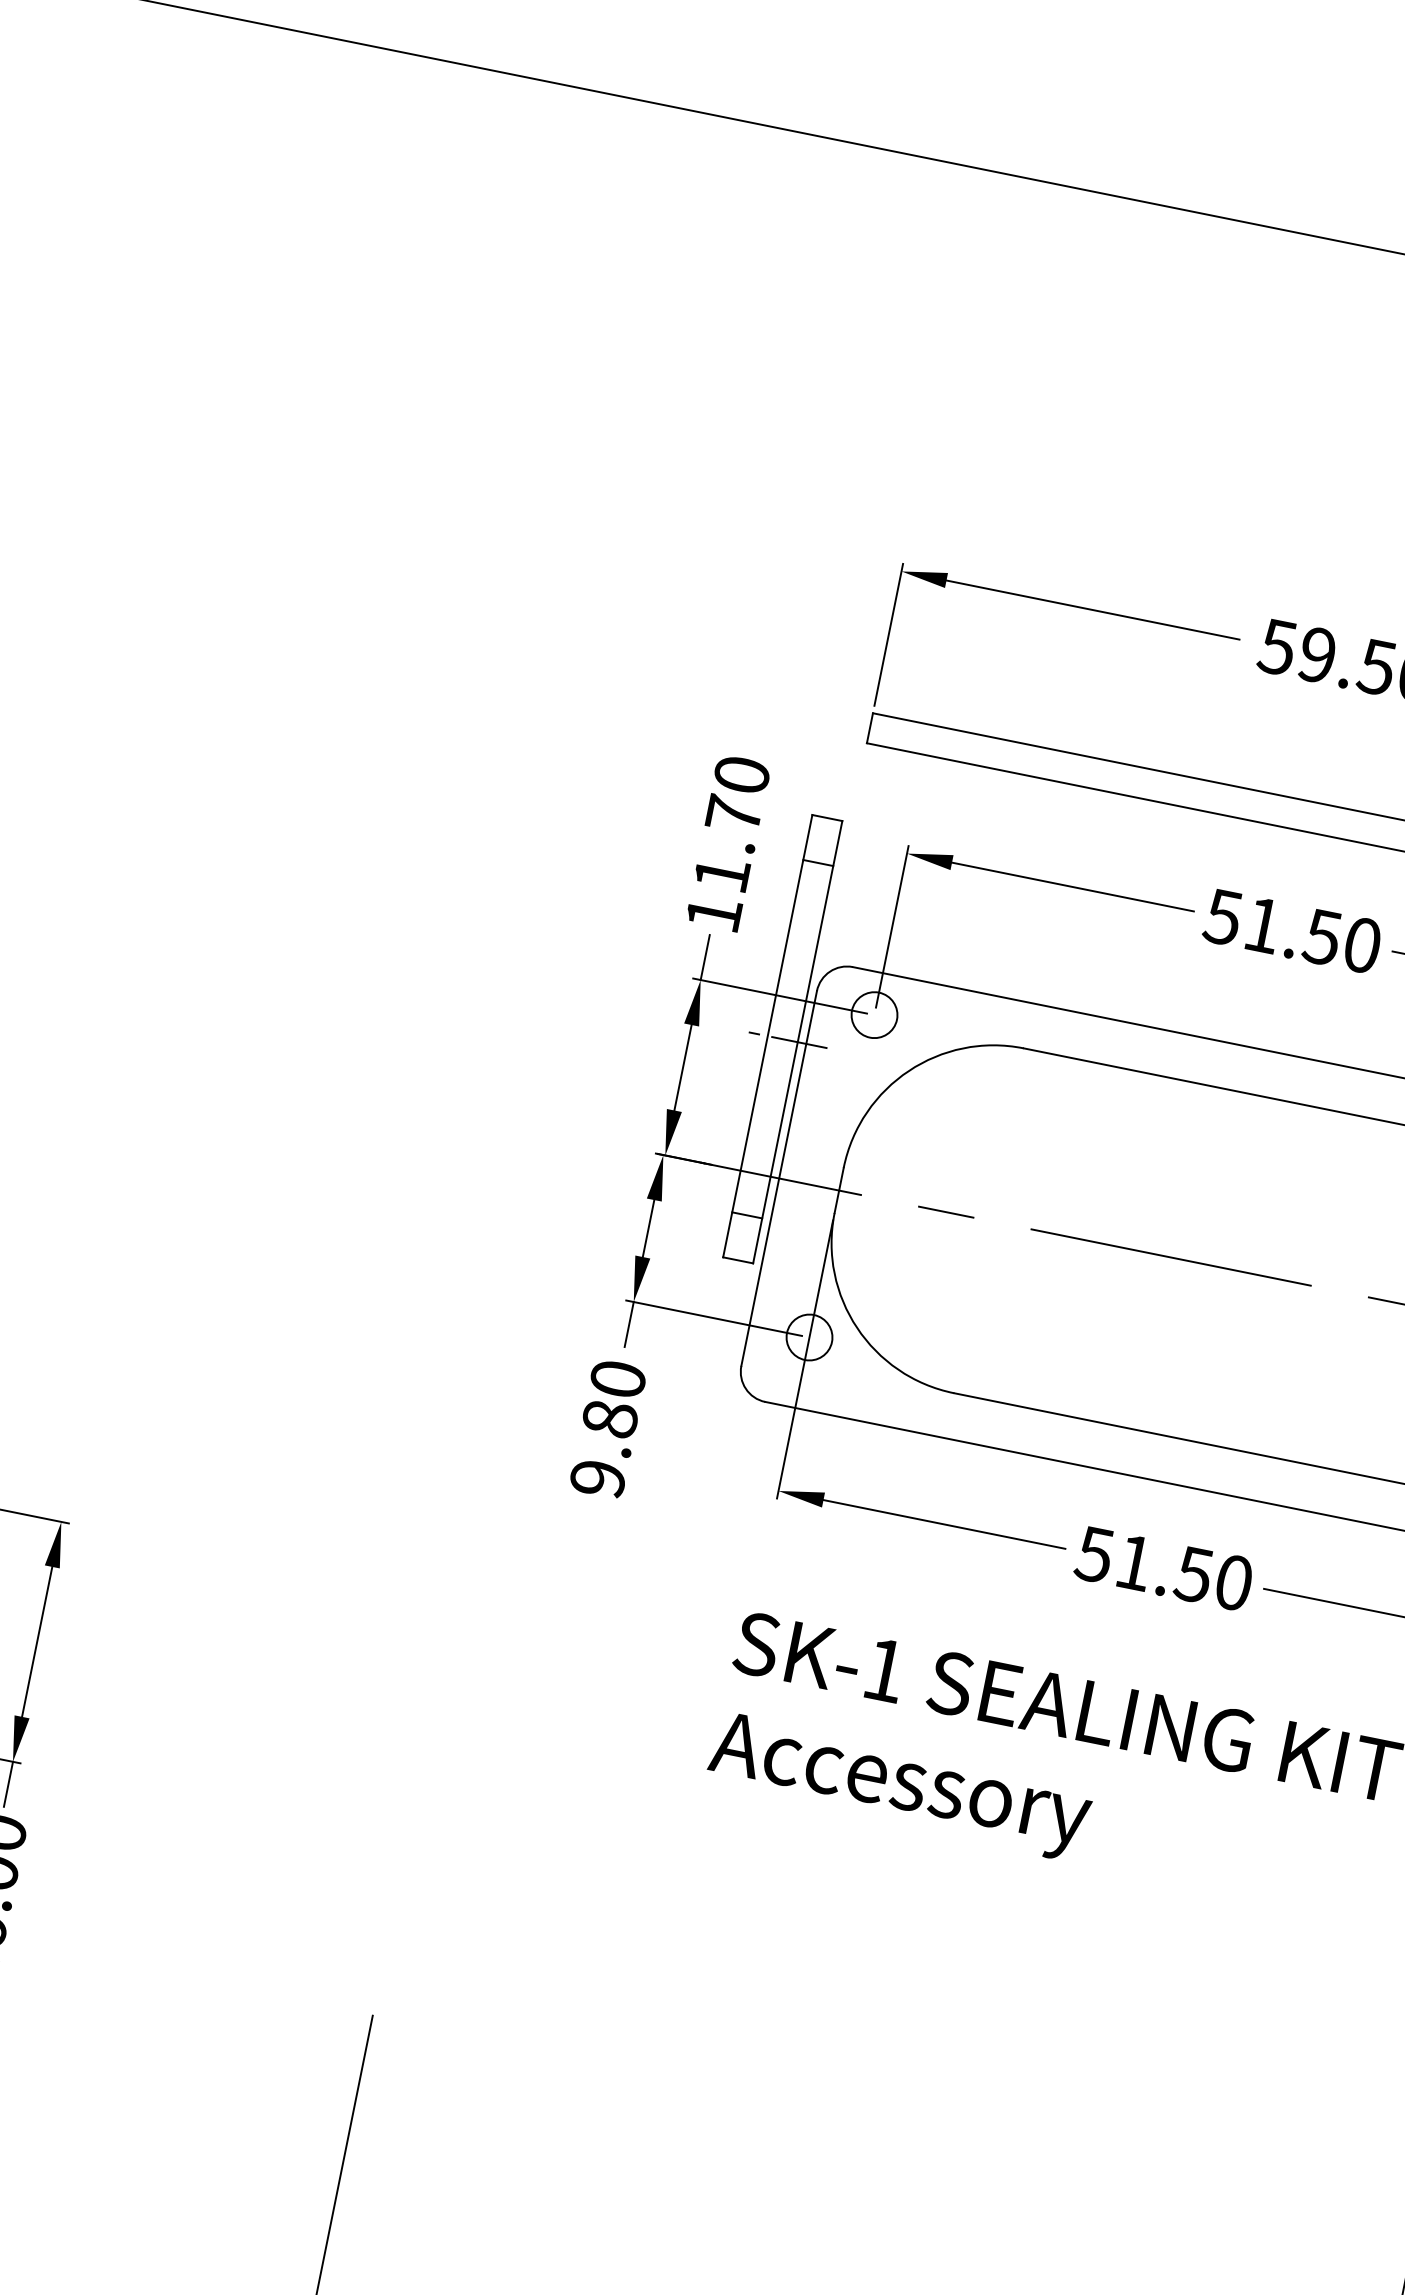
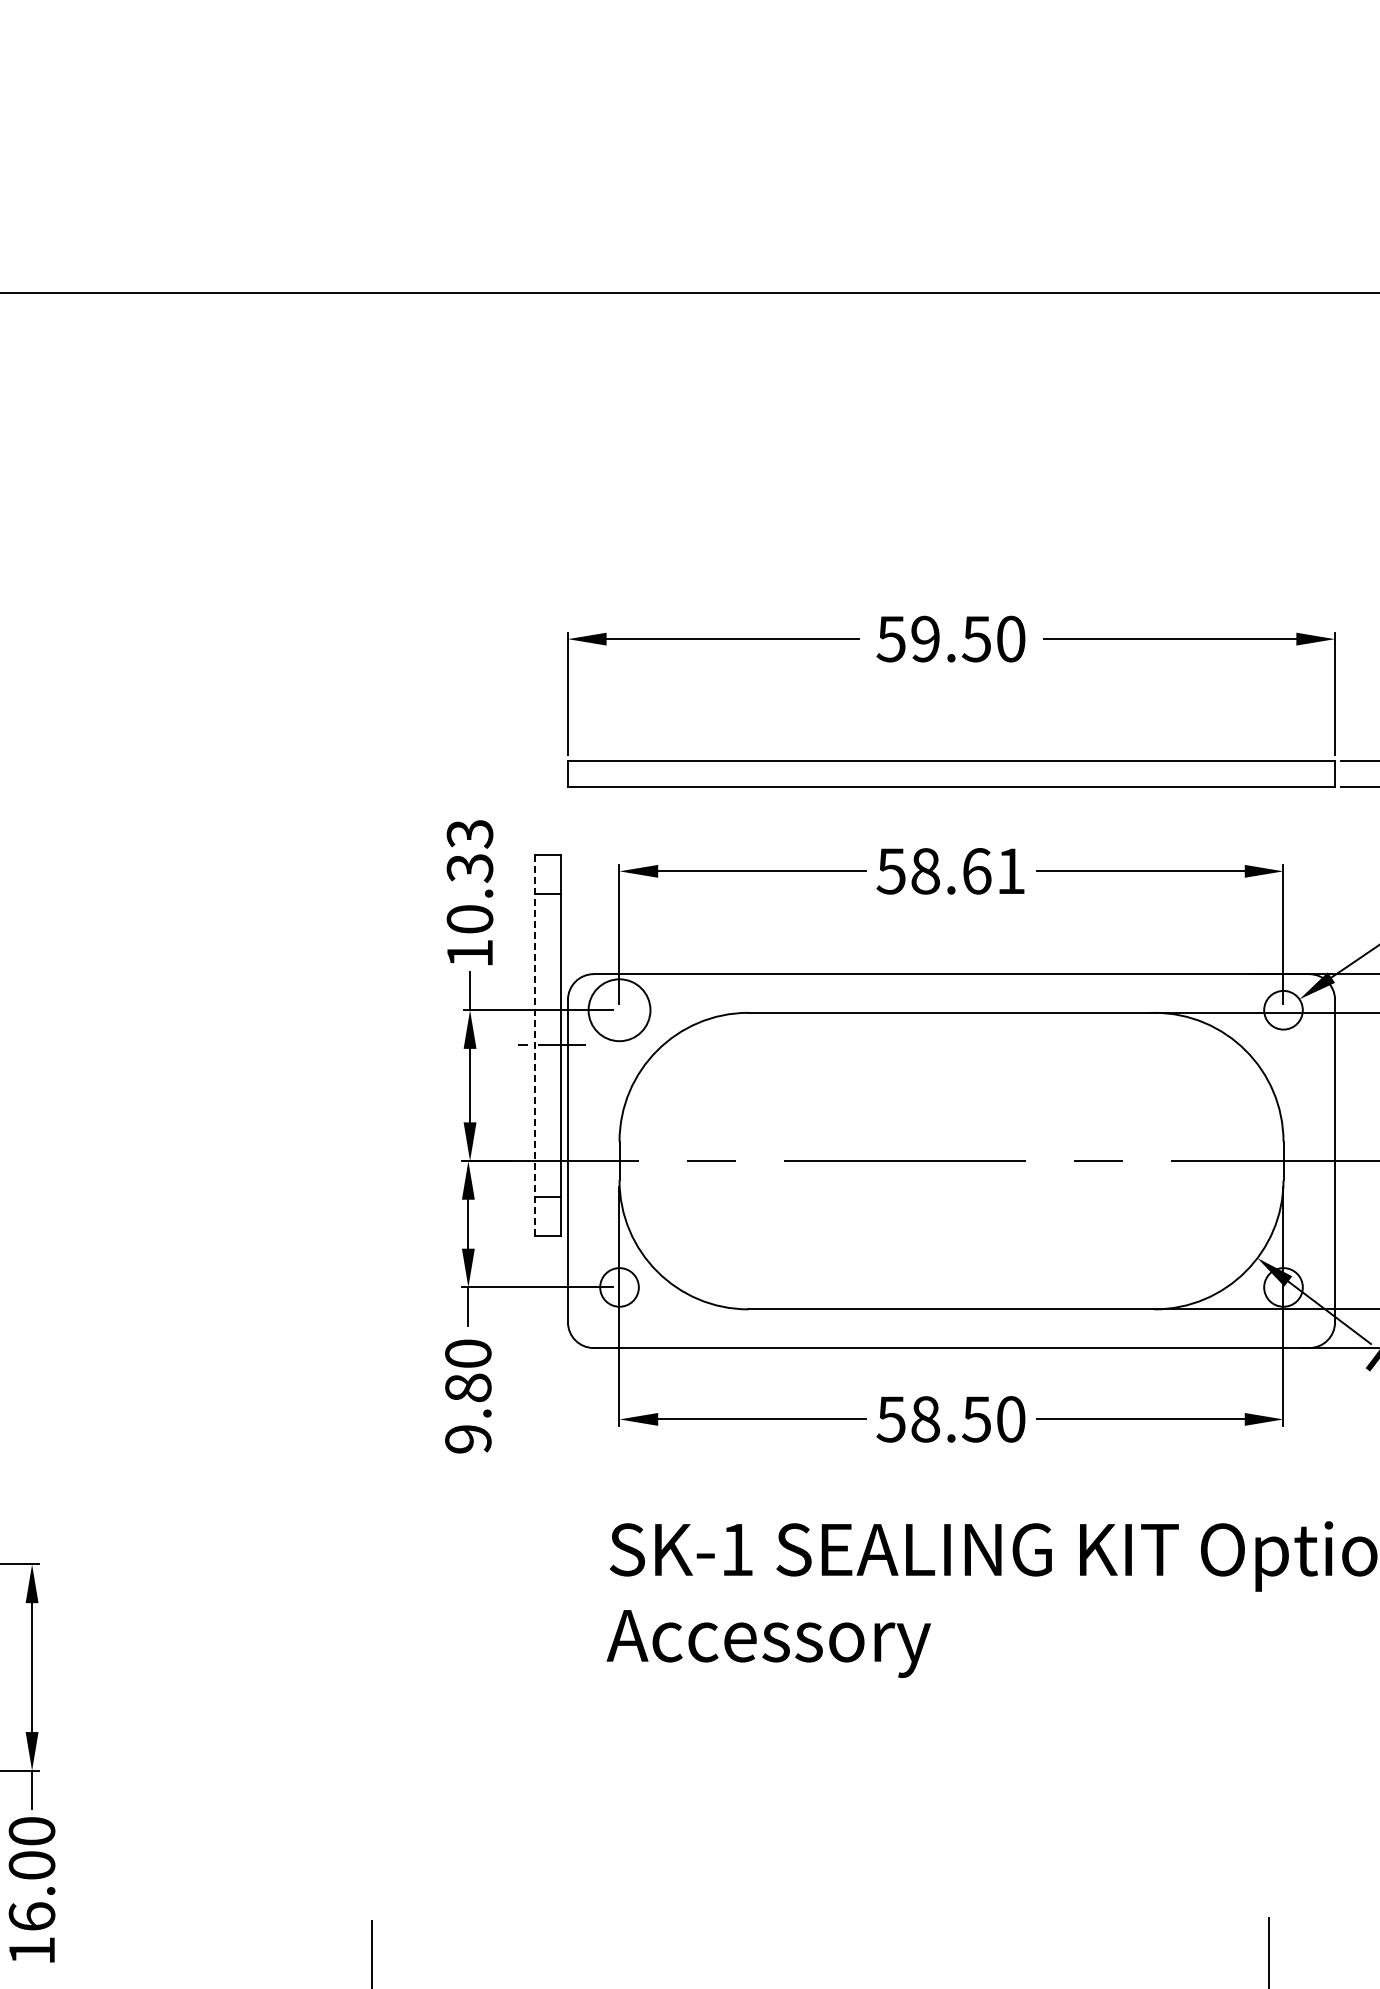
text: (731, 824) -> (469, 876), 11.70 -> 10.33
text: (1312, 935) -> (968, 871), 51.50 -> 58.61
circle: (874, 1014) -> (619, 1009), size x1.6
line: (767, 1035) -> (534, 1044), solid -> dashed
text: (1134, 1562) -> (925, 1419), 51.50 -> 58.50

